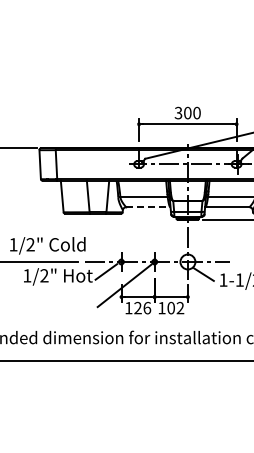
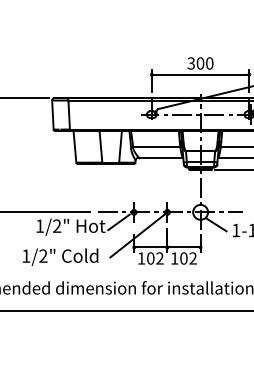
line: (148, 207) -> (161, 157), dashed -> solid
text: (47, 245) -> (60, 256), moved
text: (142, 307) -> (155, 257), 126 -> 102

